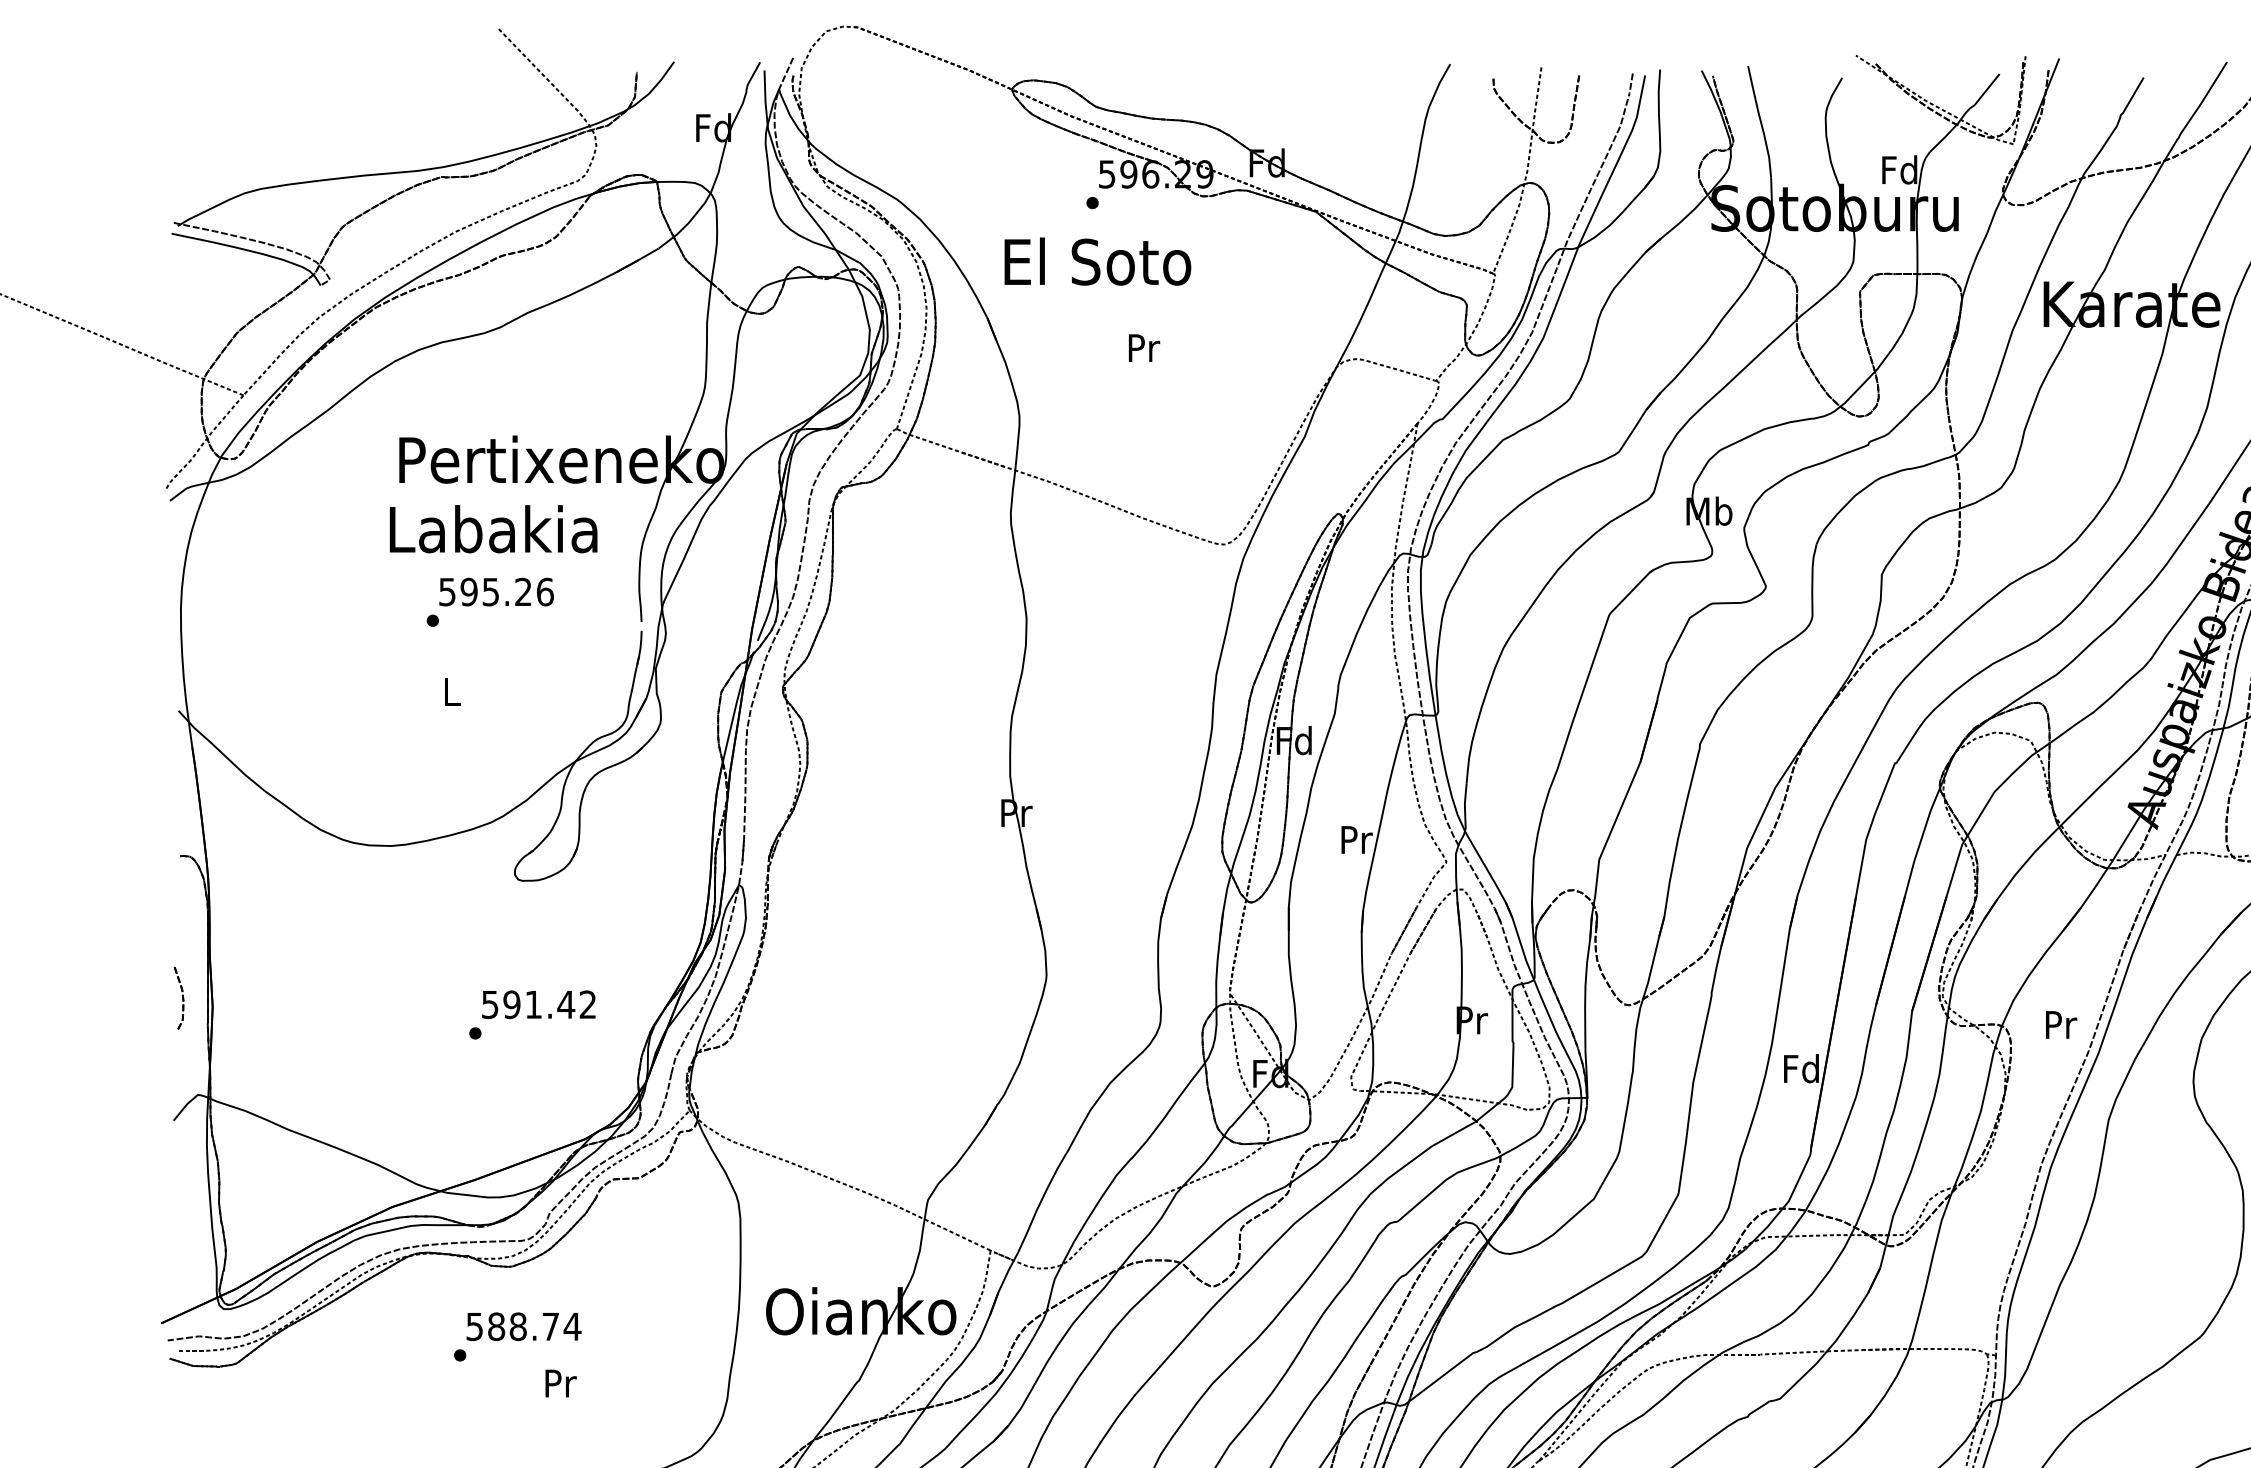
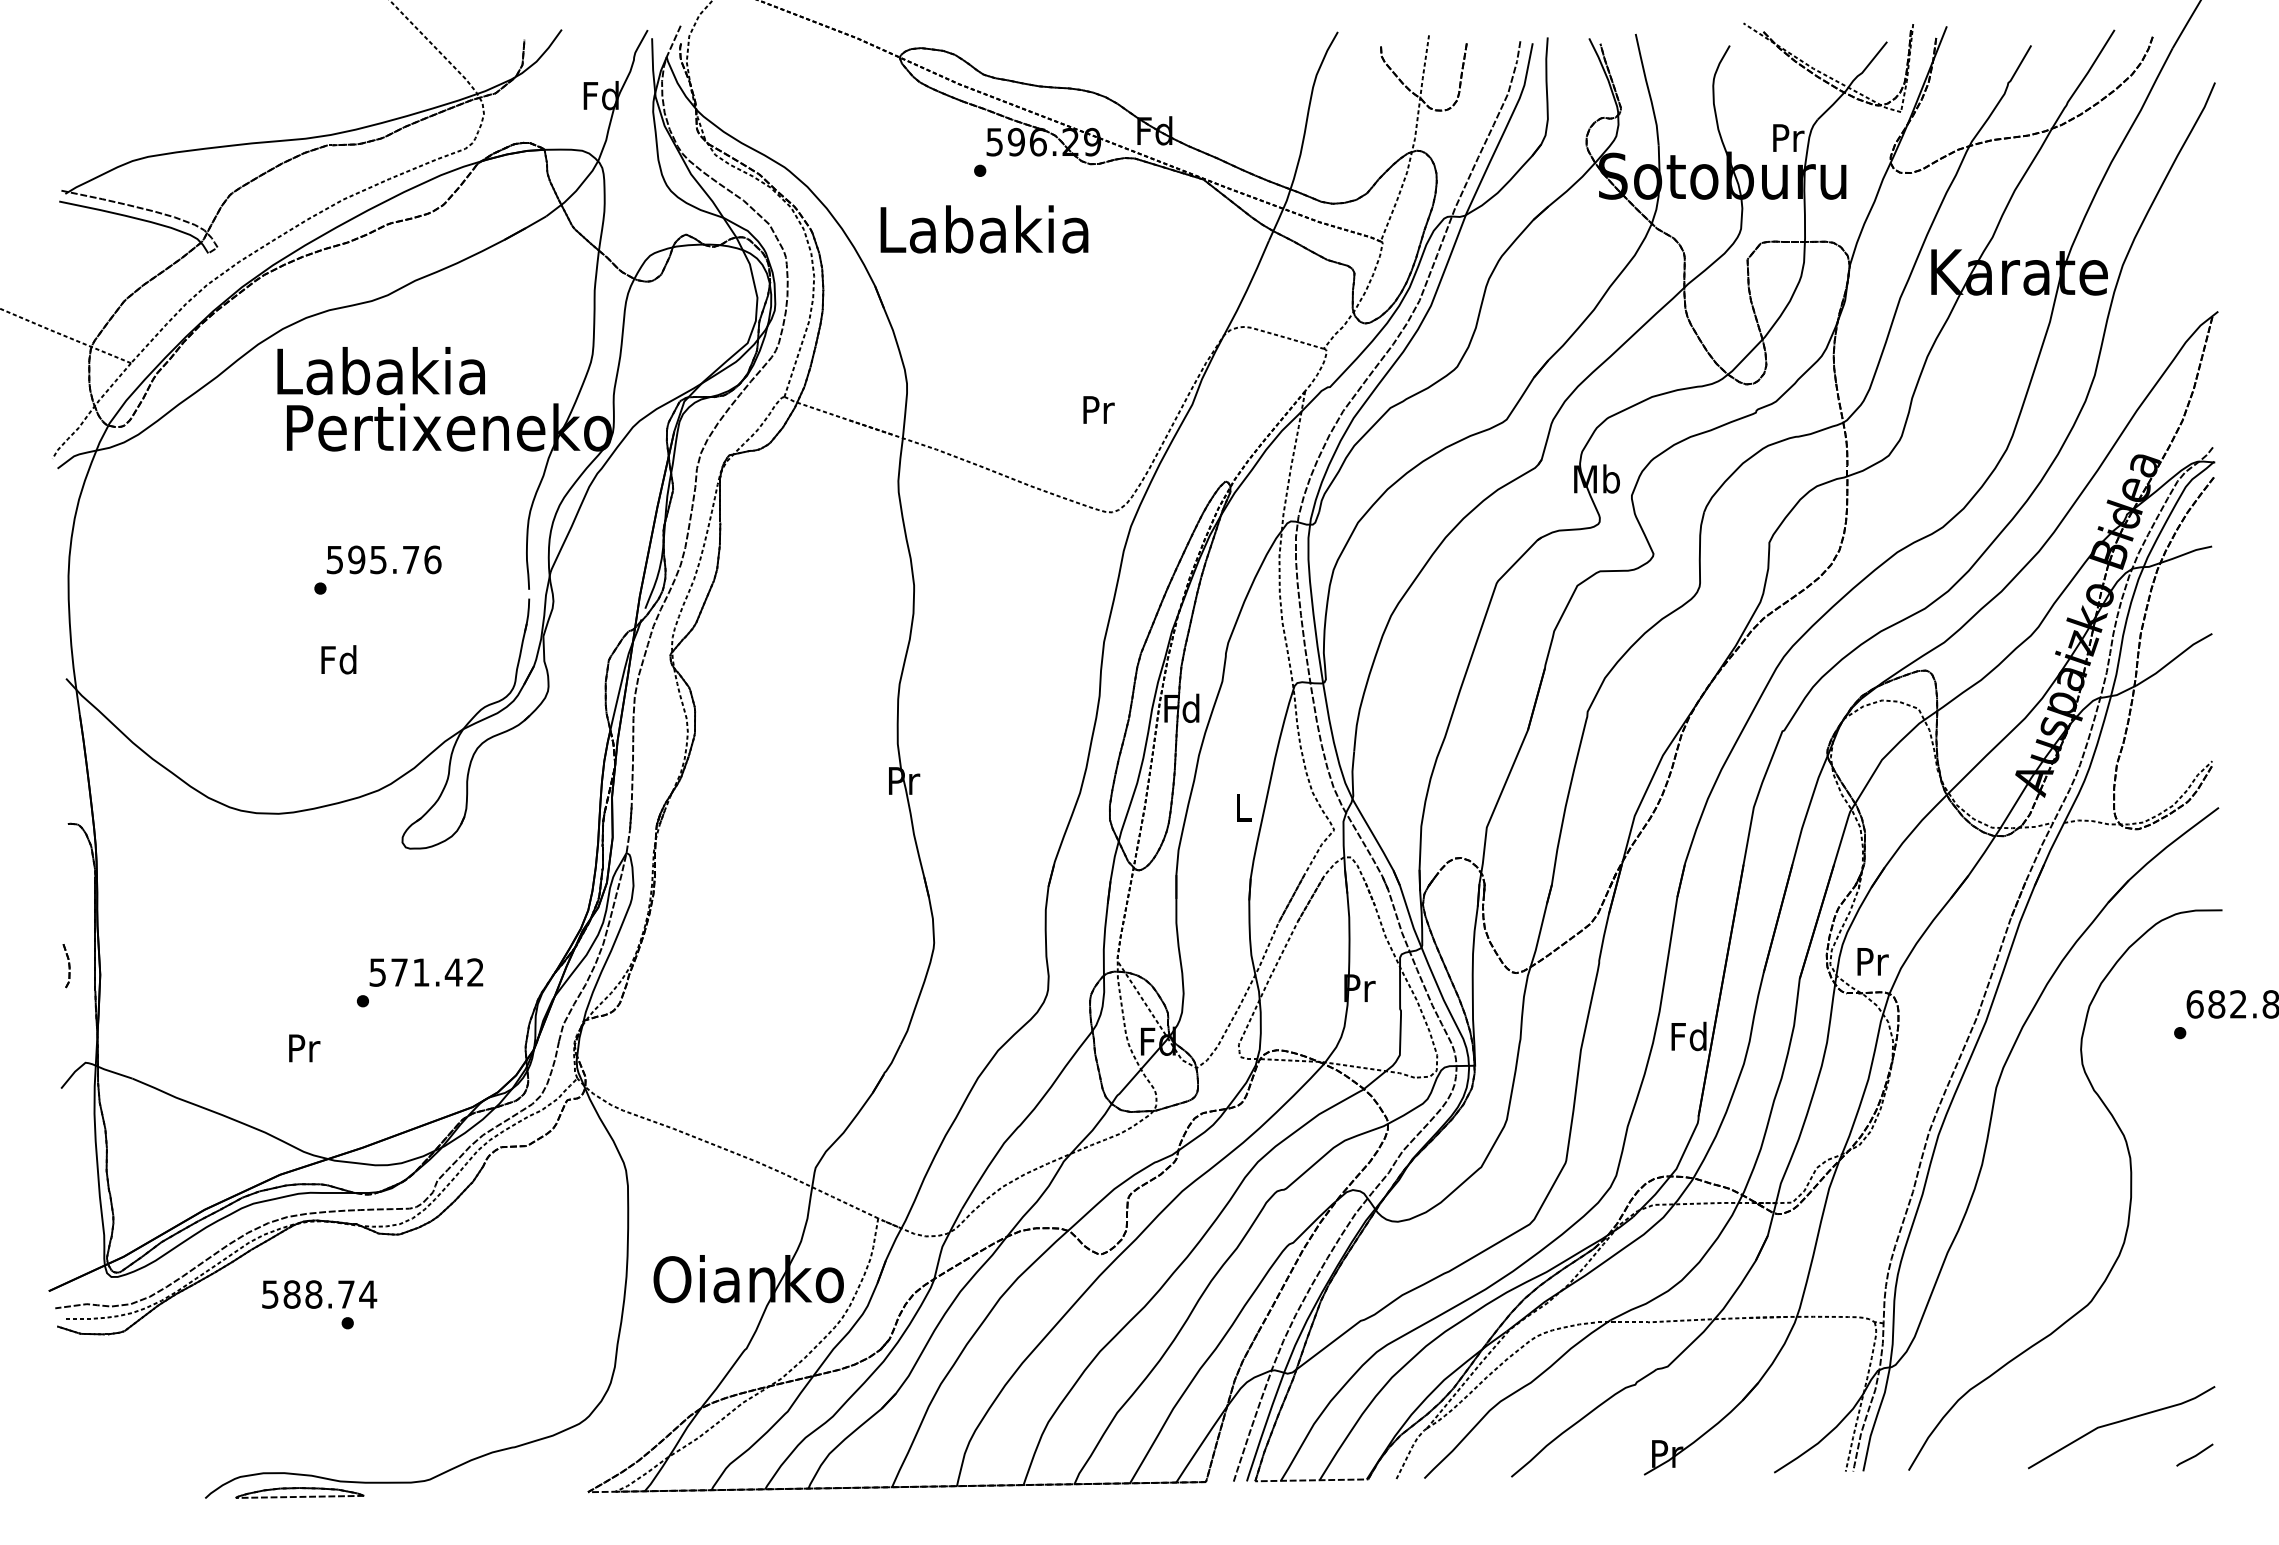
text: (1898, 169) -> (1786, 137), Fd -> Pr
text: (1096, 261) -> (984, 229), El Soto -> Labakia
text: (1143, 347) -> (1098, 409), moved
text: (492, 529) -> (380, 371), moved
text: (522, 591) -> (410, 559), 595.26 -> 595.76
text: (450, 691) -> (338, 659), L -> Fd
text: (1356, 839) -> (1244, 807), Pr -> L
part: (178, 997) -> (66, 965), size x0.7
text: (511, 1004) -> (399, 972), 591.42 -> 571.42
text: (2060, 1024) -> (1872, 961), moved
text: (523, 1326) -> (319, 1294), moved
text: (560, 1383) -> (304, 1048), moved

